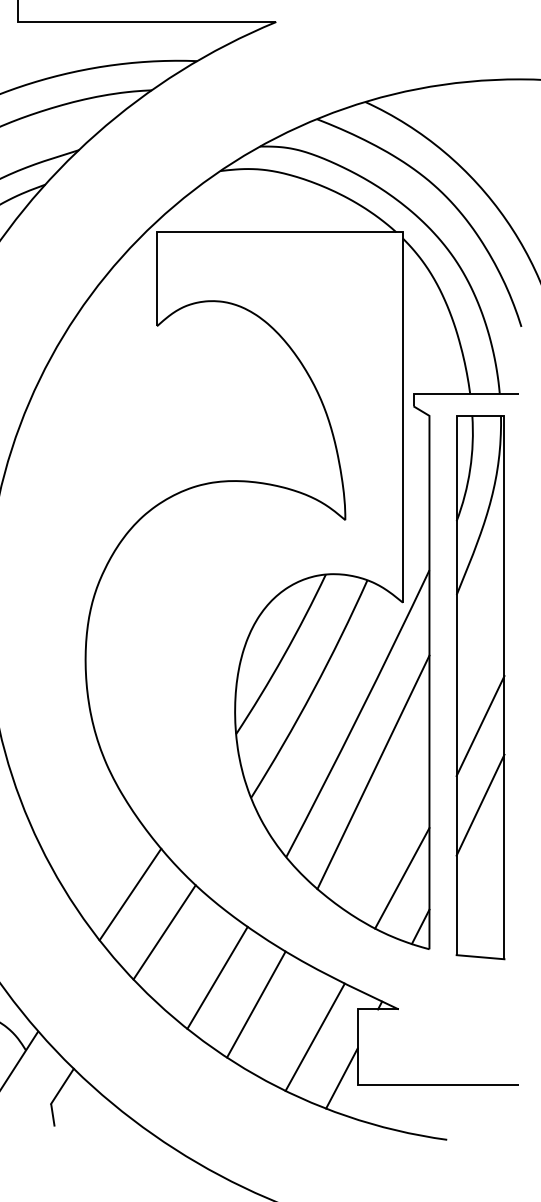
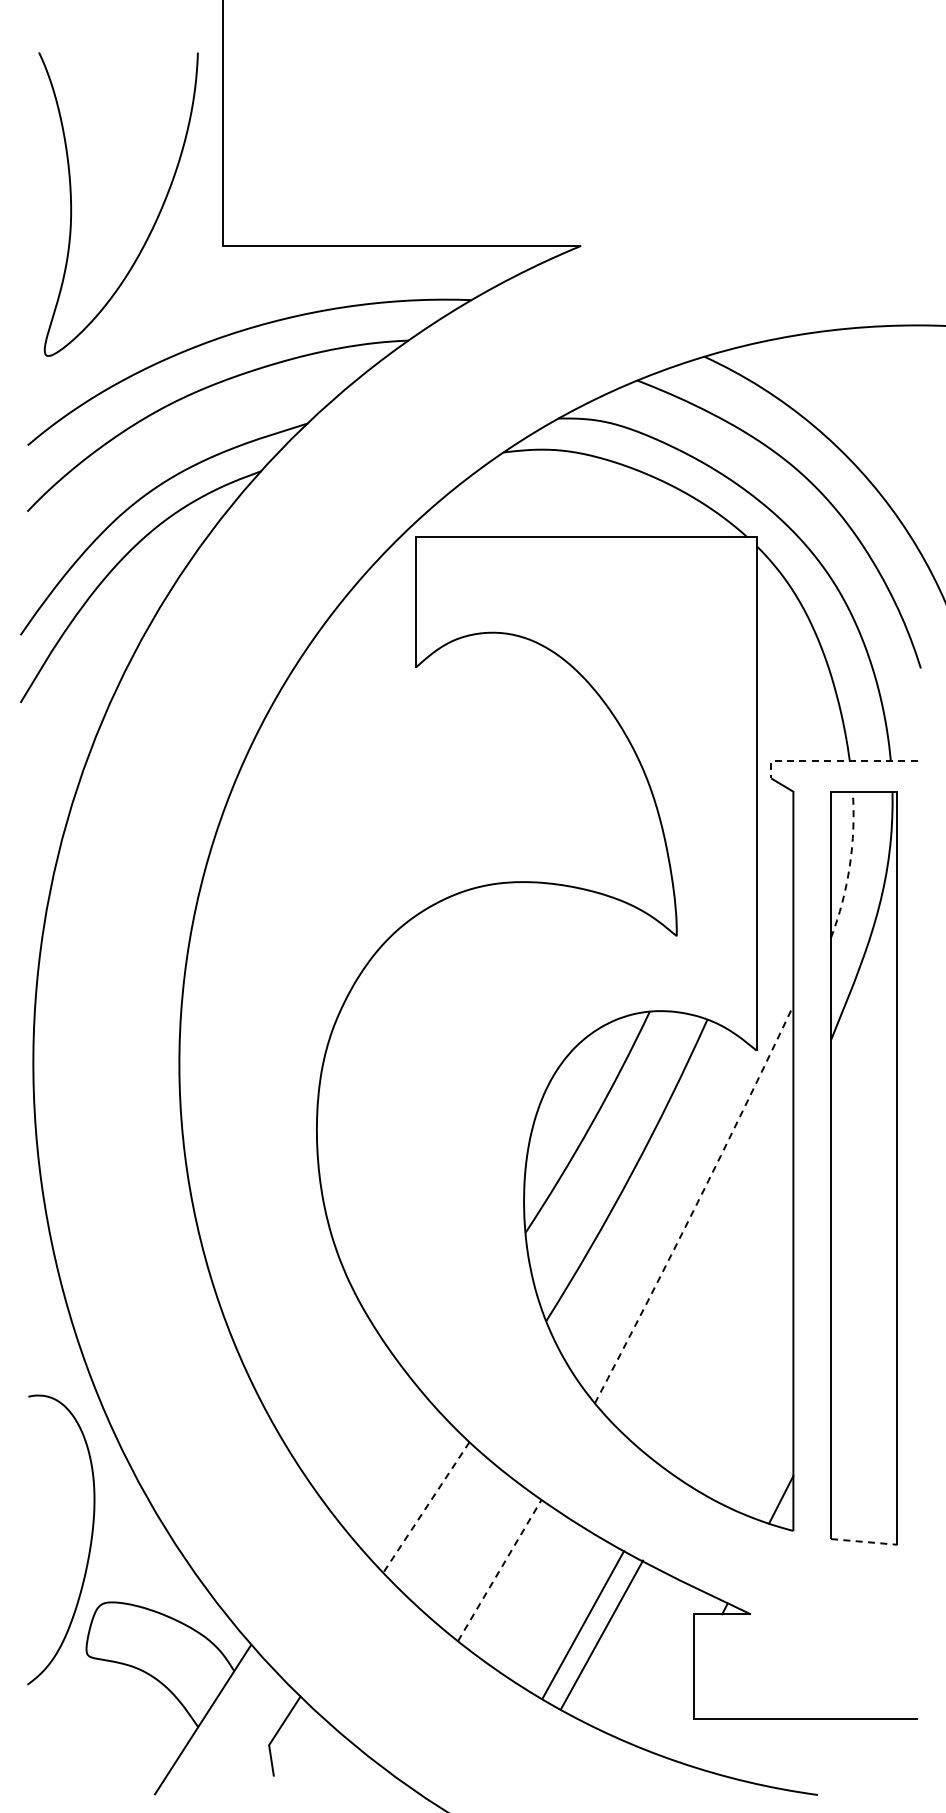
line: (459, 394) -> (834, 761), solid -> dashed
arc: (469, 469) -> (849, 865), solid -> dashed
arc: (359, 714) -> (696, 1205), solid -> dashed
line: (480, 725) -> (864, 1221), removed
line: (373, 772) -> (715, 1285), removed
line: (480, 805) -> (864, 1331), removed
line: (402, 878) -> (755, 1432), removed
line: (130, 894) -> (378, 1454), removed
line: (164, 932) -> (426, 1507), solid -> dashed
line: (480, 956) -> (864, 1541), solid -> dashed
line: (218, 977) -> (500, 1570), solid -> dashed
line: (256, 1004) -> (583, 1624), moved
line: (315, 1037) -> (602, 1634), moved
line: (342, 1078) -> (672, 1709), removed

